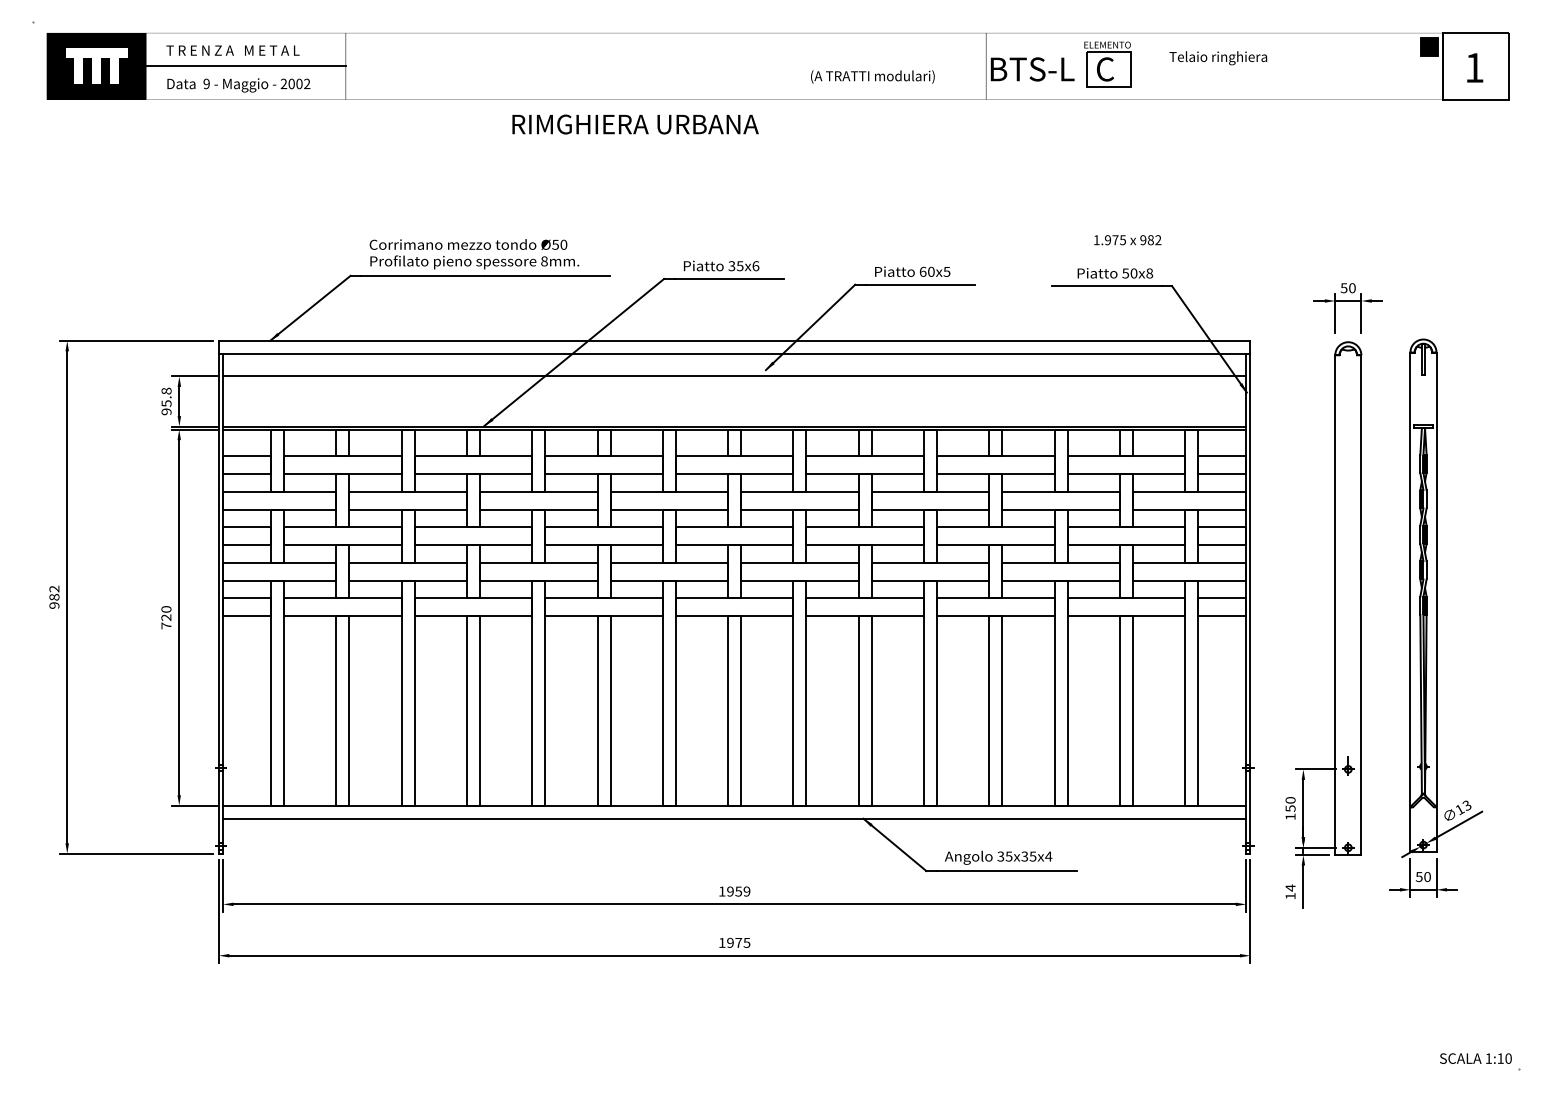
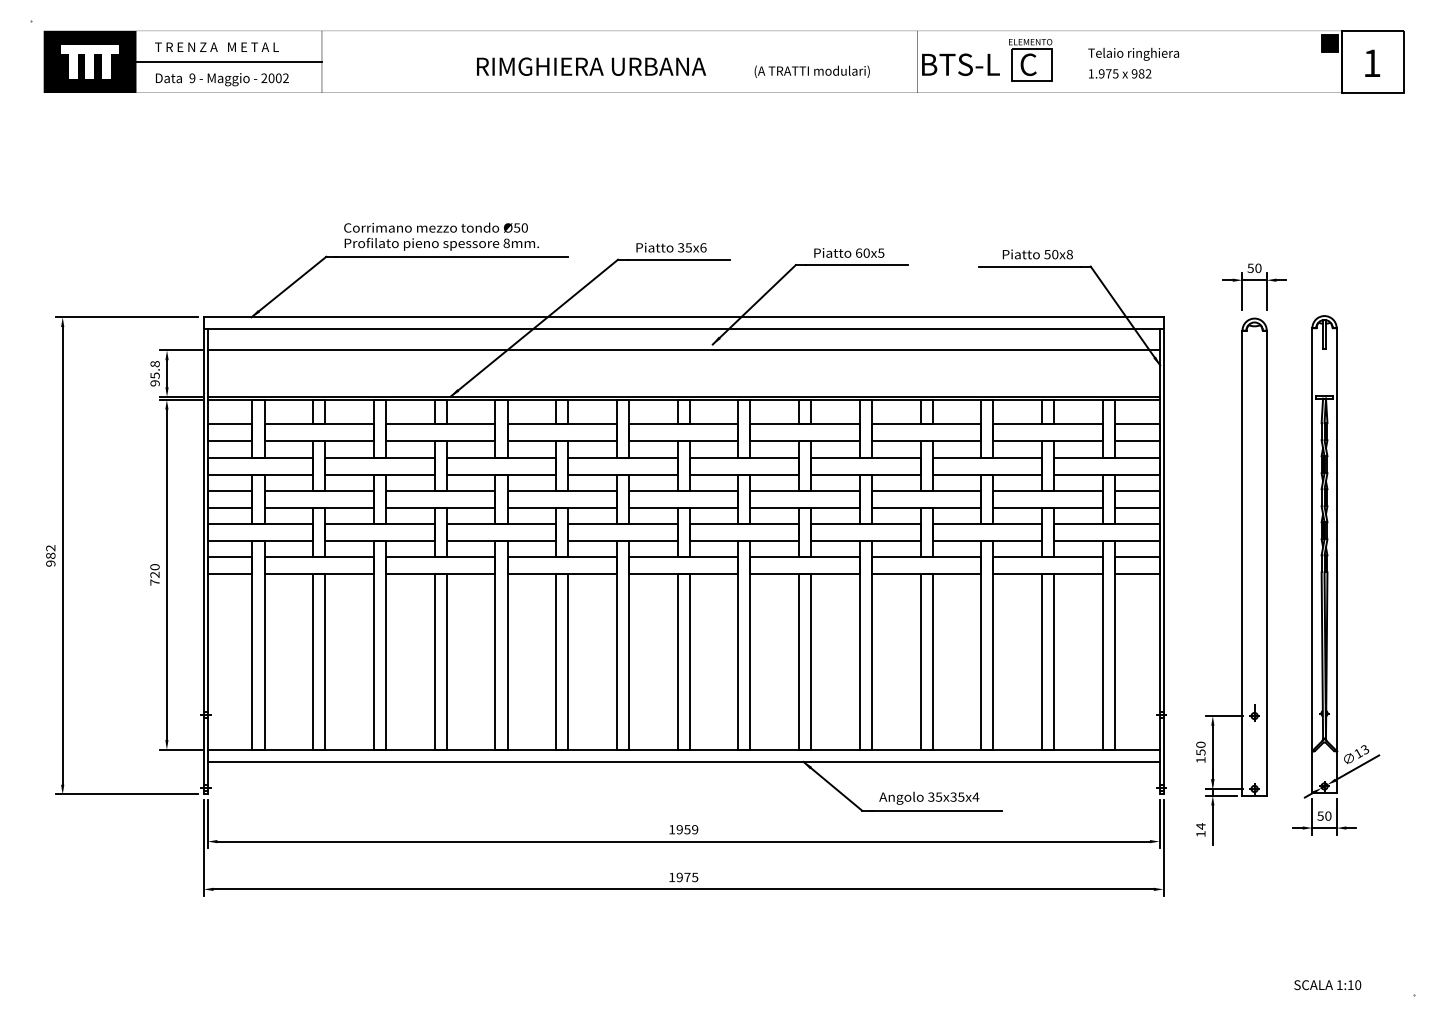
text: (635, 124) -> (591, 66), moved
text: (1127, 240) -> (1119, 74), moved
text: (1475, 1058) -> (1327, 985), moved

